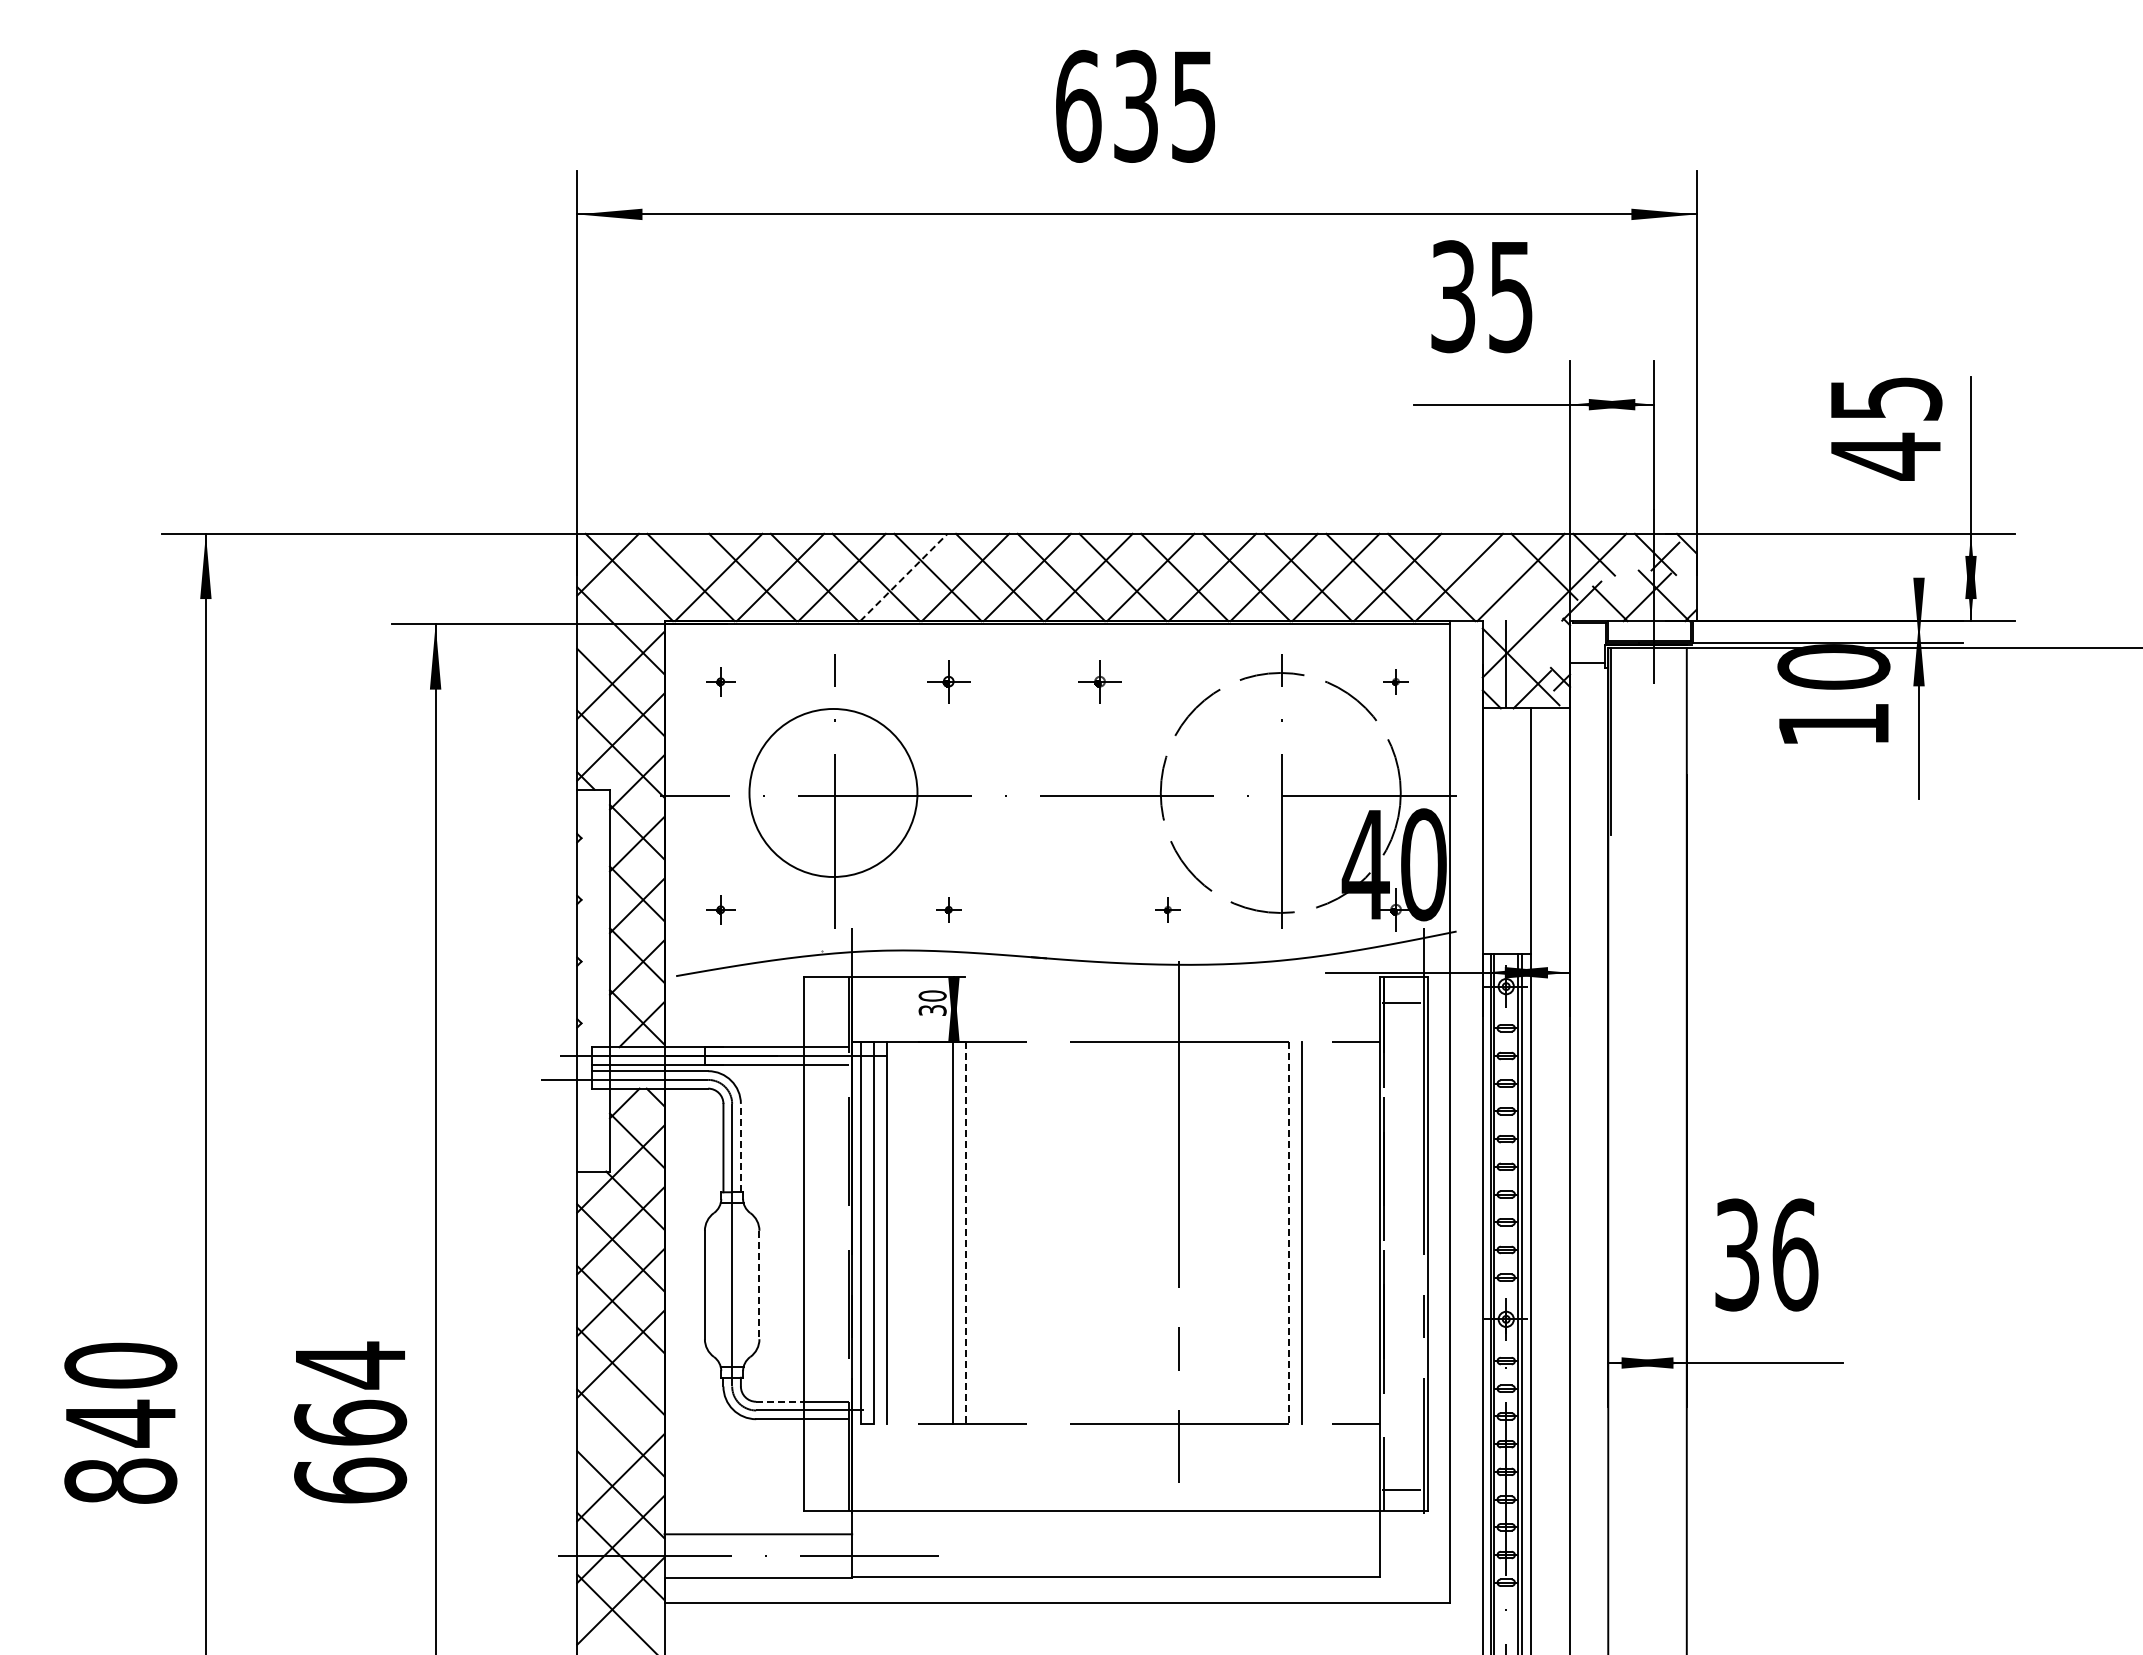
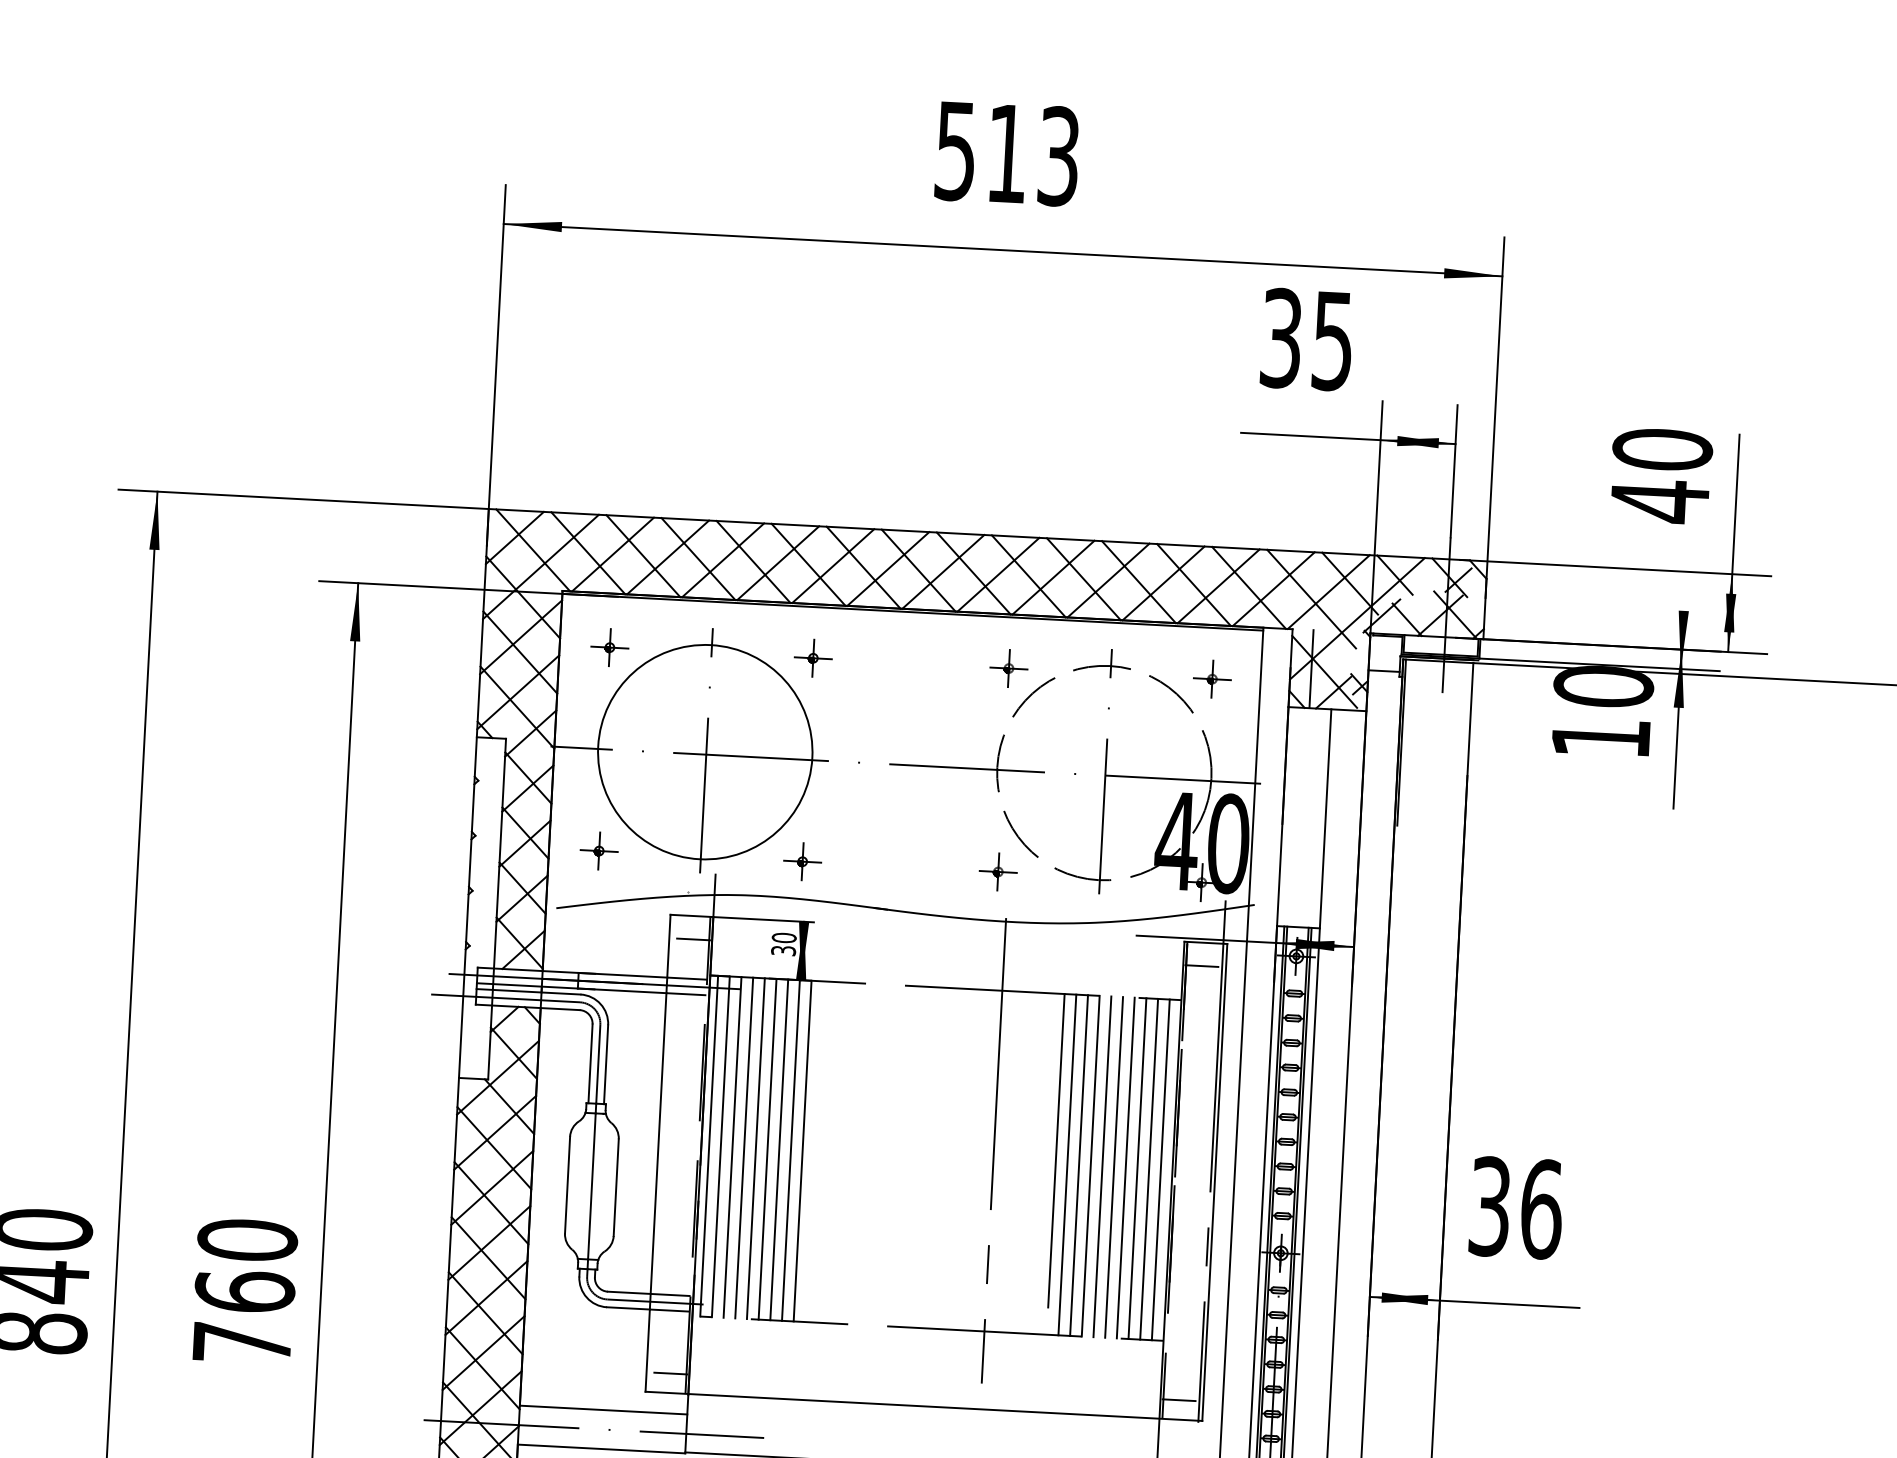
text: (1135, 105) -> (1006, 152), 635 -> 513
text: (1885, 398) -> (1662, 449), 45 -> 40
line: (903, 577) -> (777, 563), dashed -> solid
line: (1501, 585) -> (1310, 598), added
line: (638, 595) -> (540, 566), added
part: (720, 681) -> (609, 647), size x1.43
part: (1099, 681) -> (1008, 668), moved
part: (1395, 681) -> (1211, 679), size x1.67
circle: (833, 792) -> (705, 751), size x1.43
part: (720, 909) -> (599, 850), size x1.43
part: (948, 909) -> (802, 861), size x1.67
part: (1167, 909) -> (997, 871), size x1.67
line: (830, 1002) -> (692, 938), added
line: (740, 1147) -> (605, 1064), dashed -> solid
line: (1249, 1217) -> (1056, 1150), added
line: (900, 1233) -> (744, 1148), added
line: (913, 1233) -> (756, 1148), added
line: (926, 1233) -> (767, 1149), added
line: (939, 1233) -> (779, 1150), added
line: (965, 1233) -> (802, 1151), dashed -> solid
line: (1262, 1233) -> (1067, 1165), added
line: (1275, 1233) -> (1079, 1165), added
line: (1288, 1233) -> (1090, 1166), dashed -> solid
line: (1314, 1233) -> (1113, 1167), added
line: (1327, 1233) -> (1125, 1168), added
line: (1340, 1233) -> (1137, 1168), added
line: (1354, 1233) -> (1149, 1169), added
line: (1367, 1233) -> (1161, 1170), added
line: (759, 1285) -> (616, 1188), dashed -> solid
line: (780, 1401) -> (629, 1292), dashed -> solid
line: (620, 1415) -> (486, 1297), added
text: (350, 1422) -> (244, 1291), 664 -> 760
line: (830, 1489) -> (670, 1373), added

